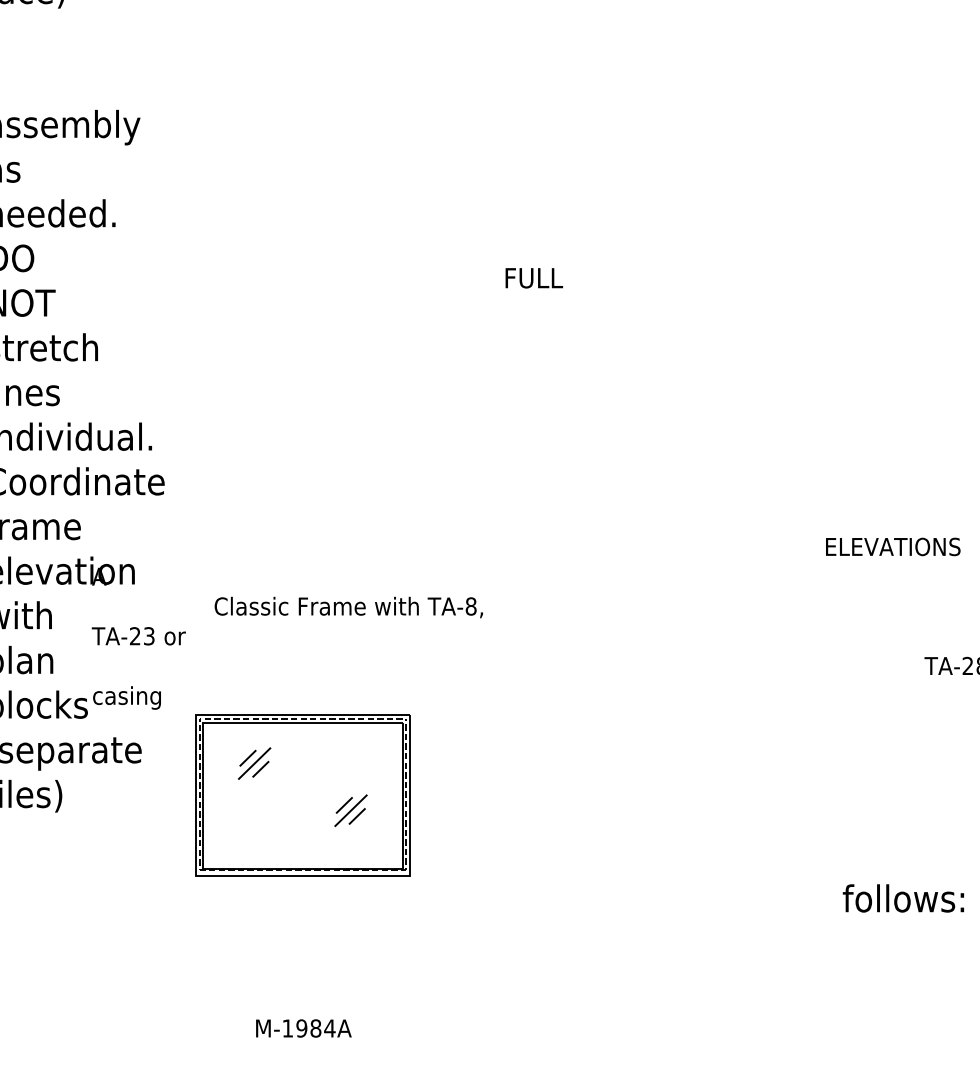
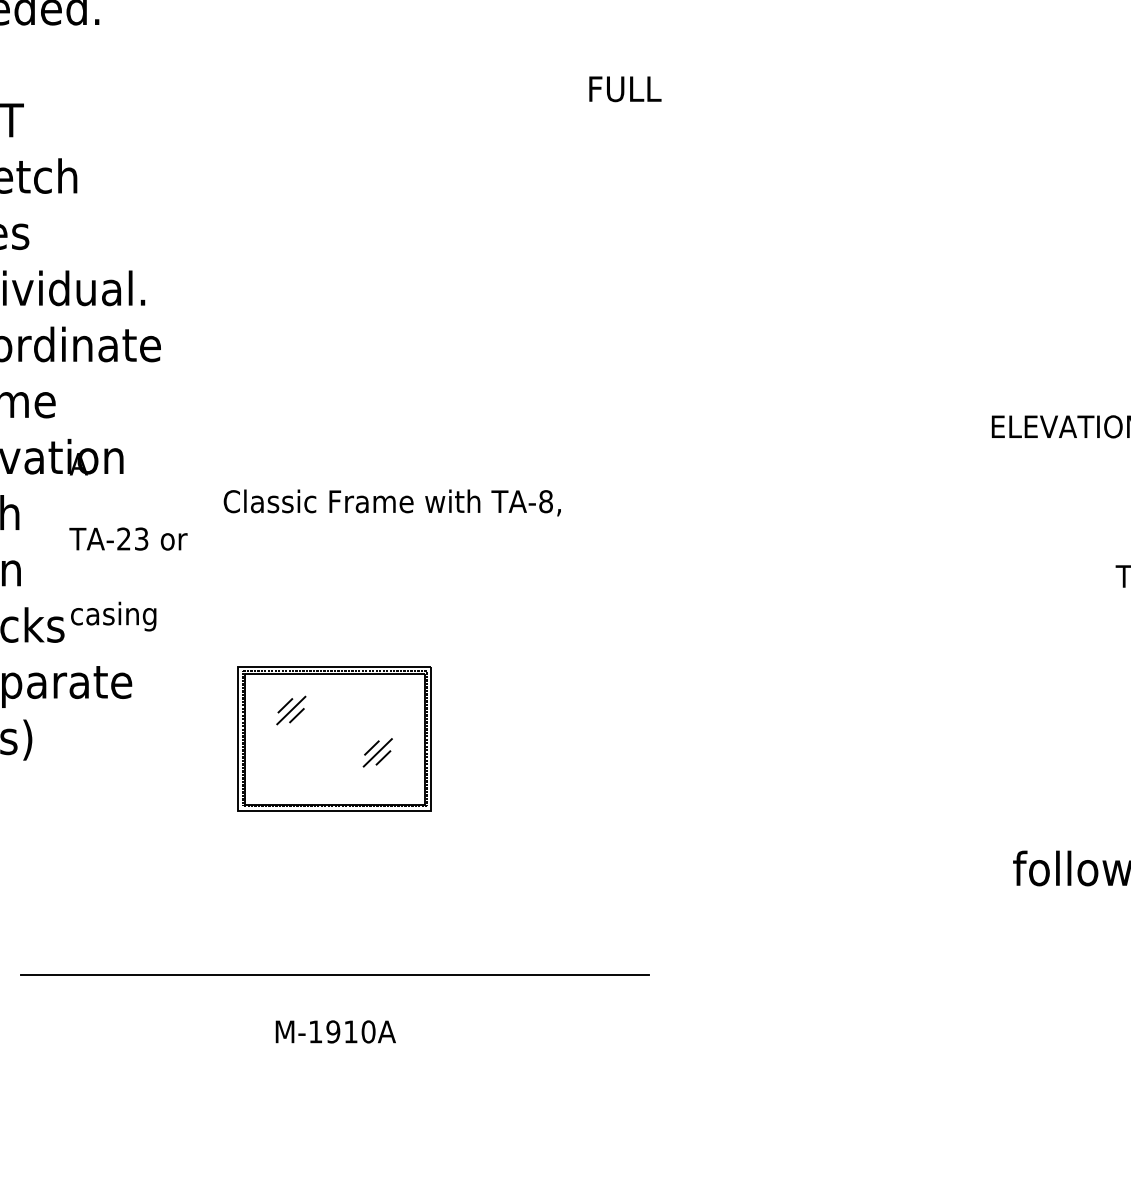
part: (302, 795) -> (334, 739), size x0.71
line: (302, 982) -> (334, 974), added
text: (322, 1028) -> (359, 1031), M-1984A -> M-1910A

